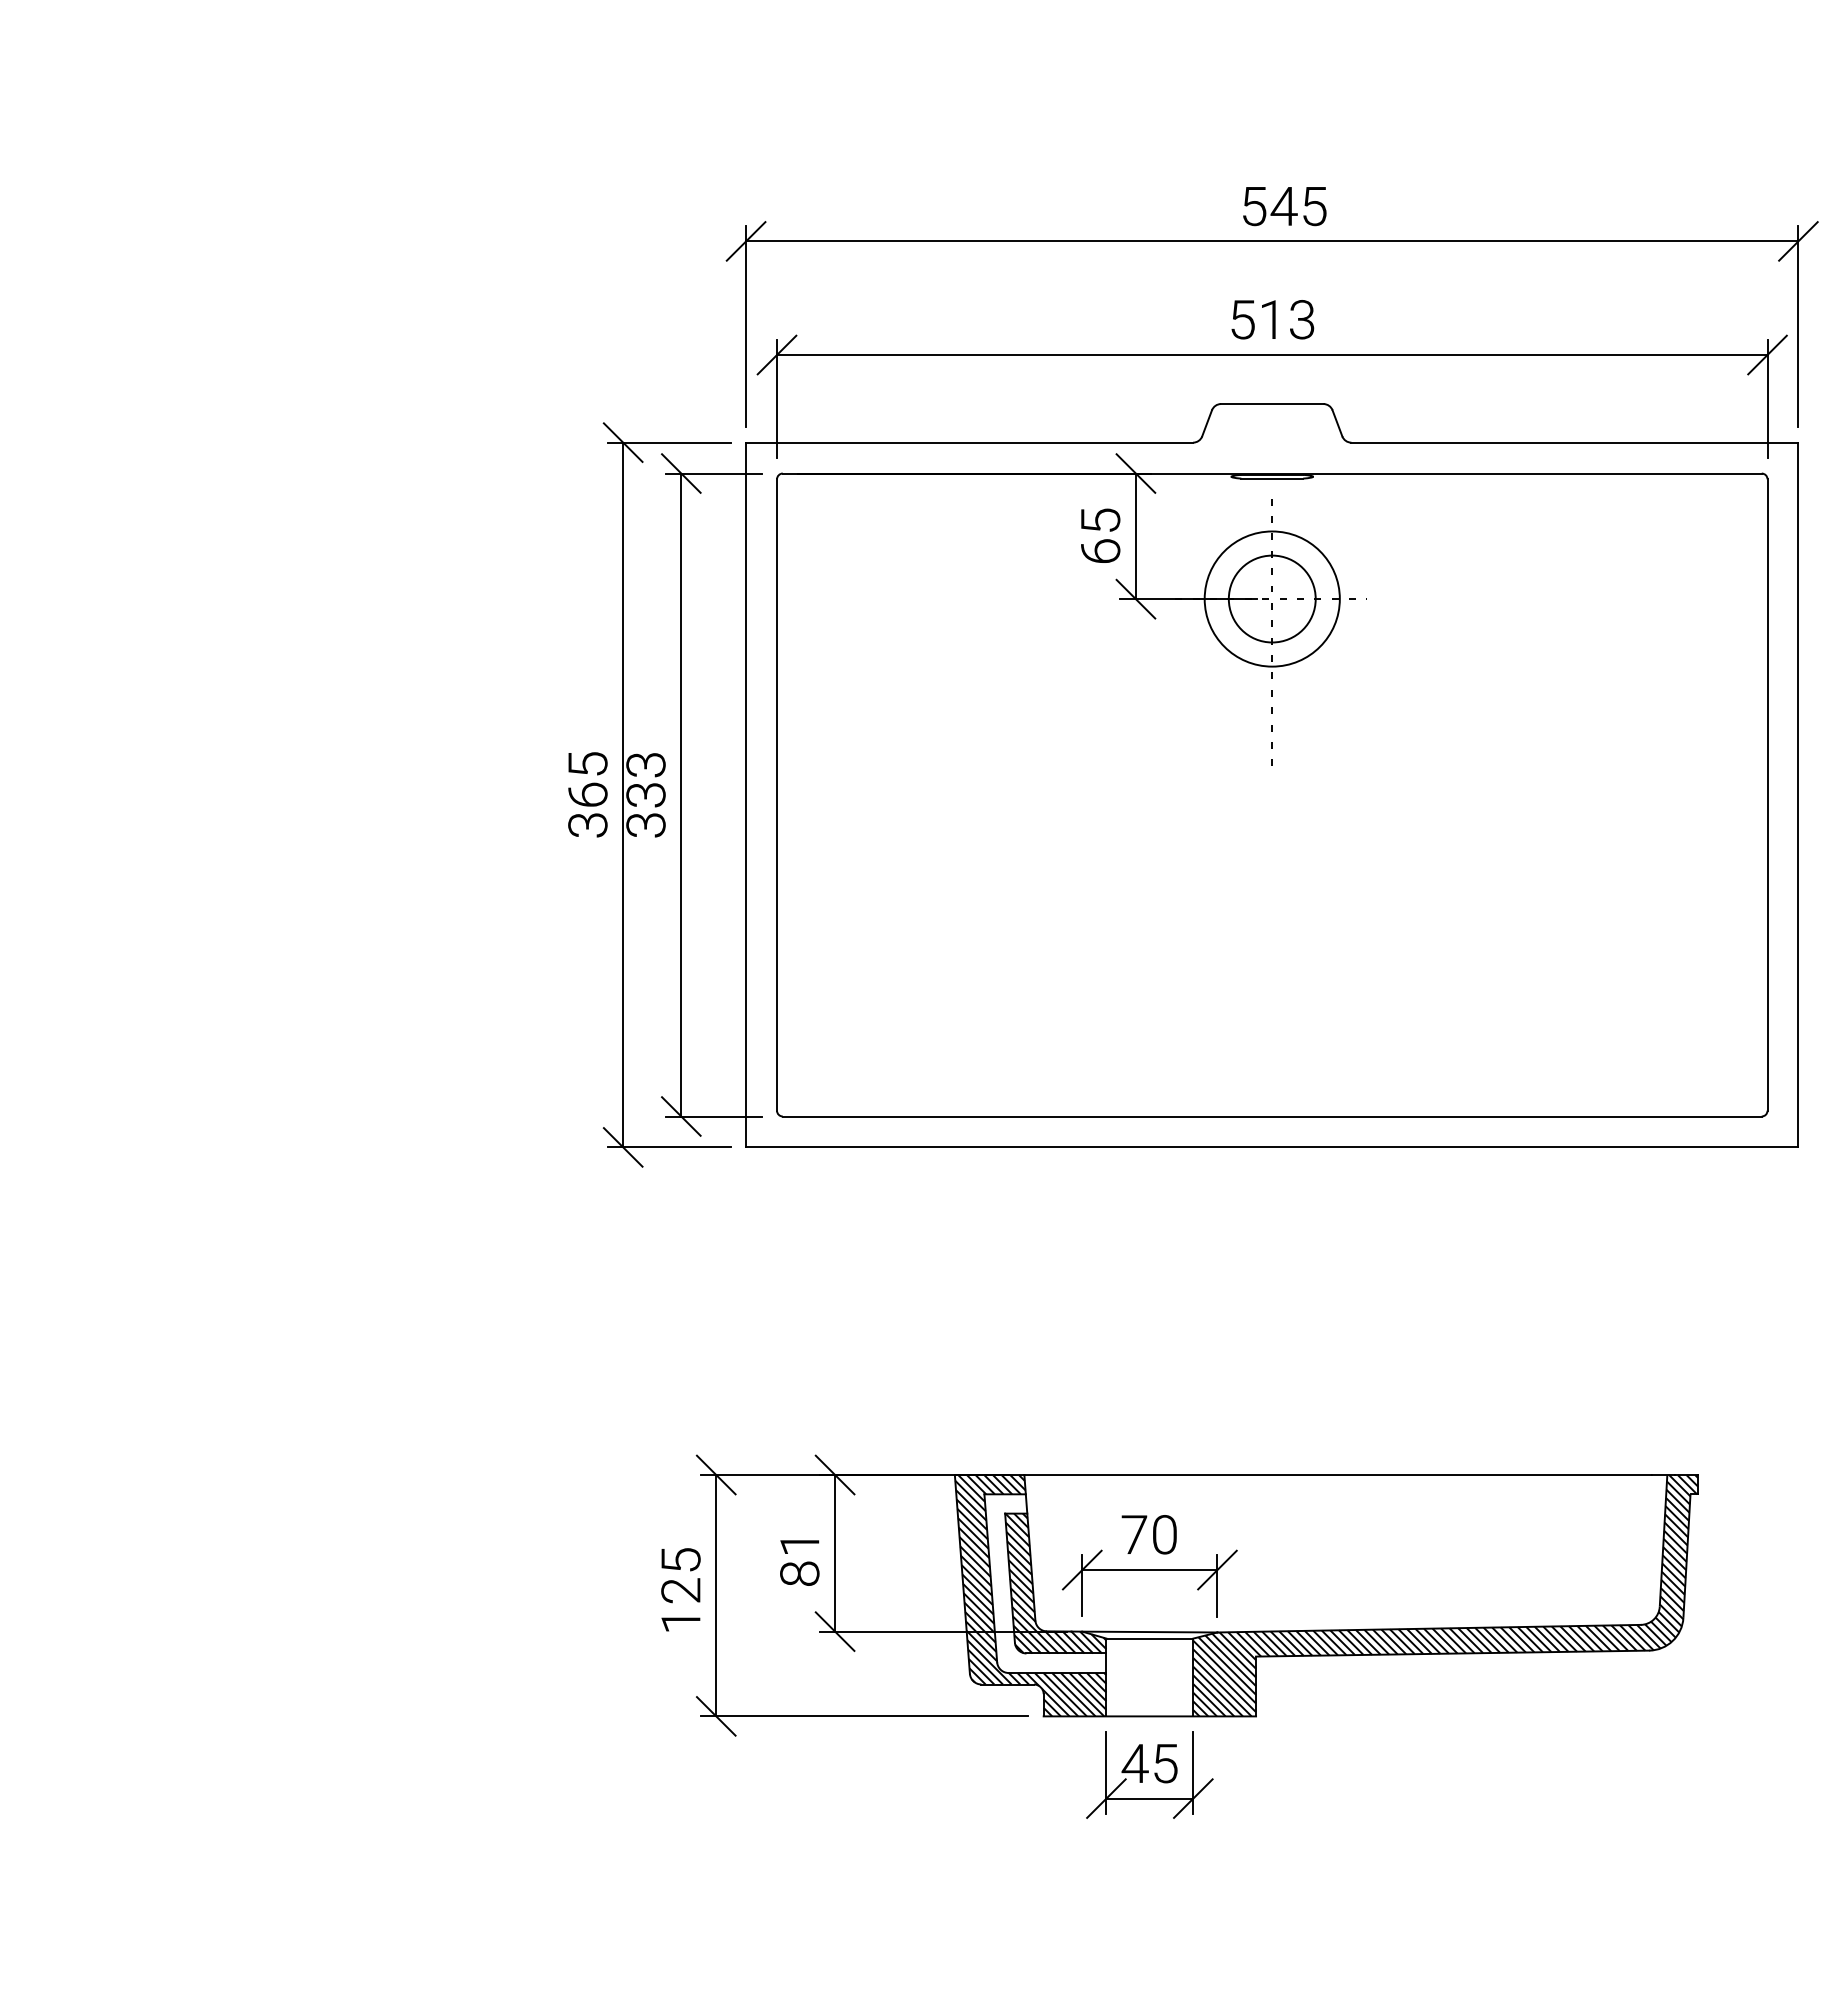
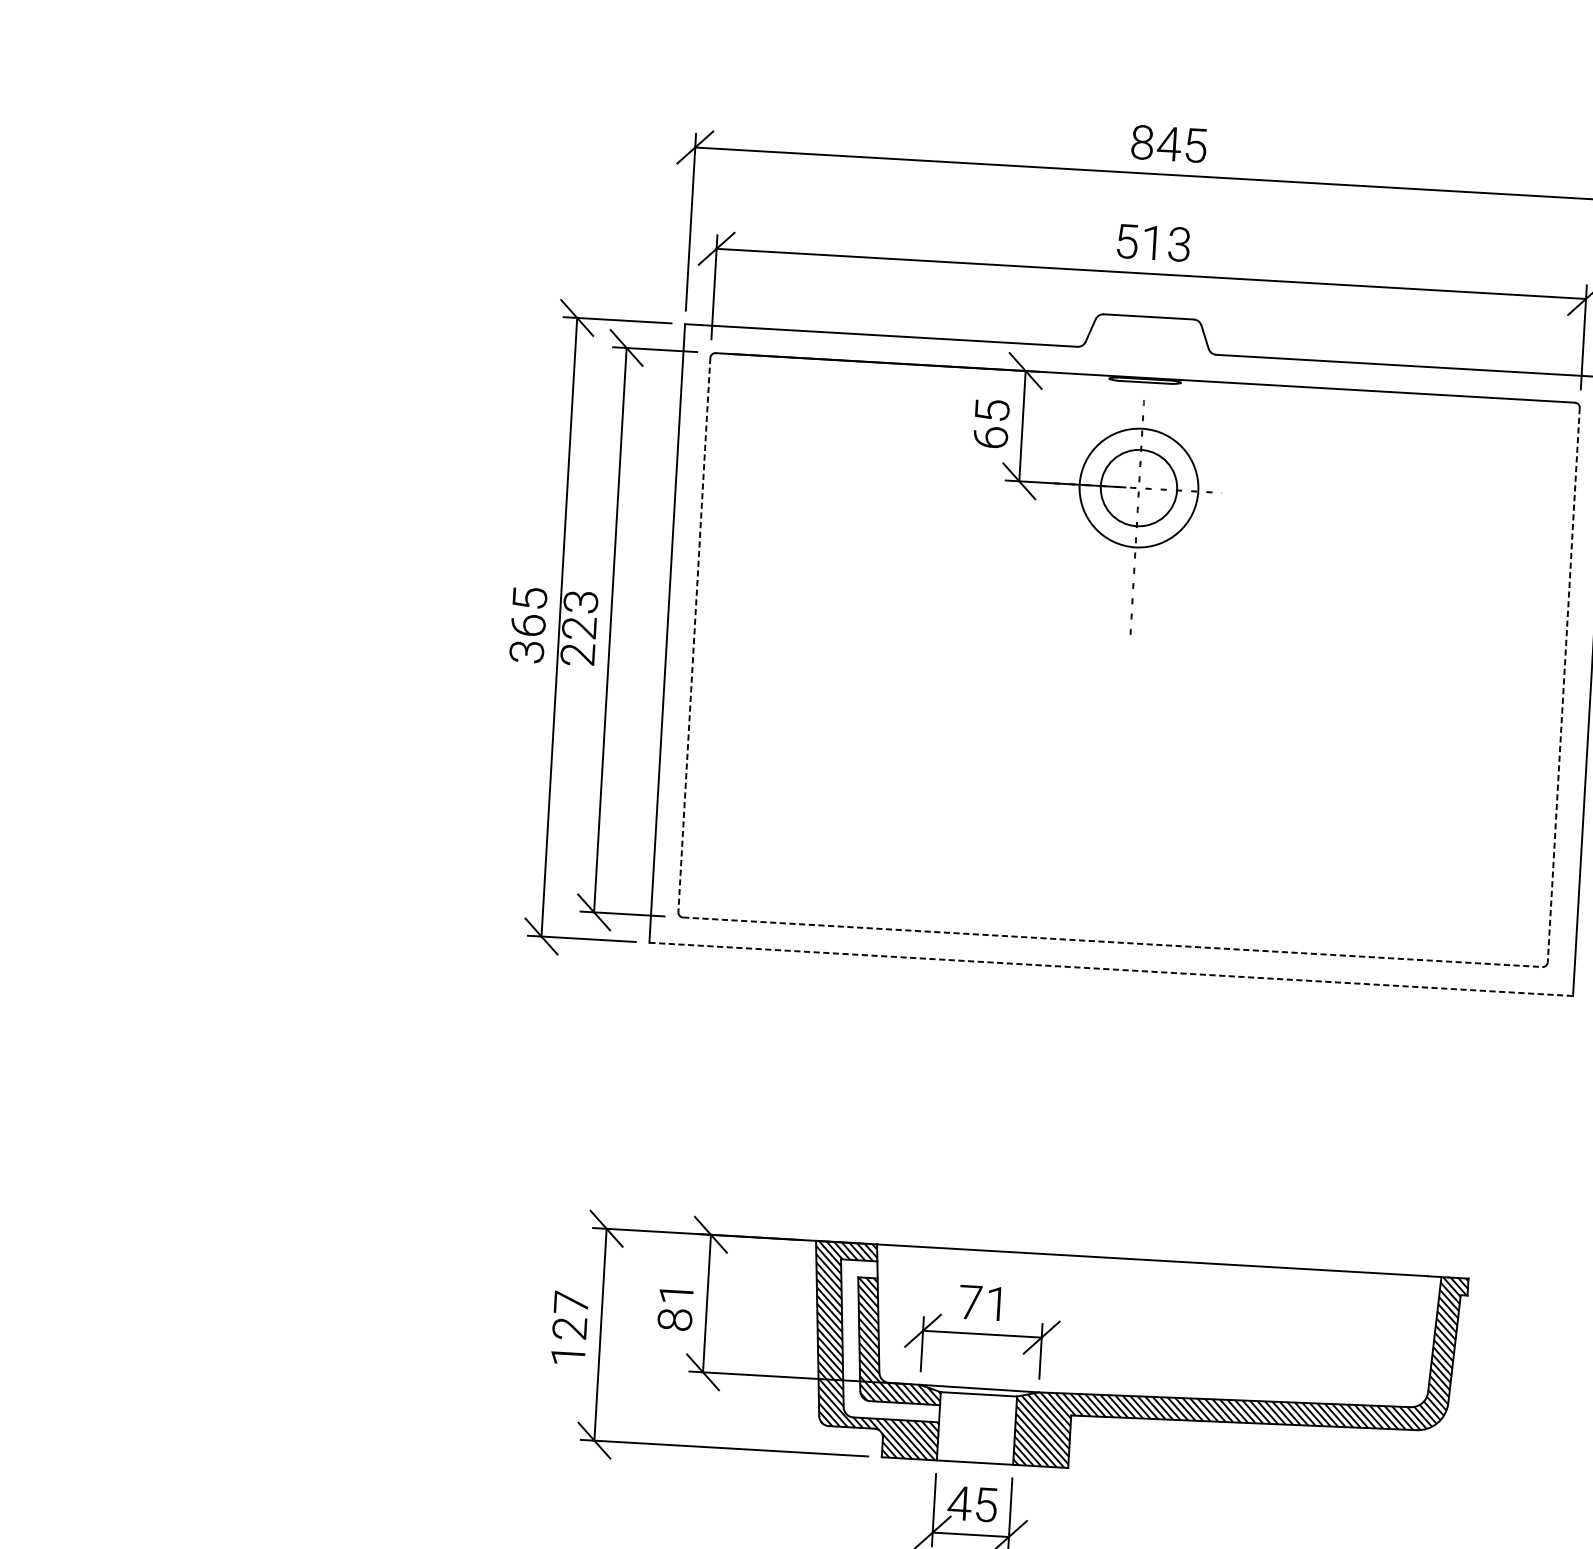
text: (1253, 206) -> (1142, 142), 545 -> 845
line: (777, 795) -> (694, 635), solid -> dashed
line: (1767, 795) -> (1563, 685), solid -> dashed
text: (645, 809) -> (578, 641), 333 -> 223
line: (1272, 1116) -> (1113, 942), solid -> dashed
line: (1272, 1147) -> (1111, 969), solid -> dashed
text: (1164, 1534) -> (997, 1303), 70 -> 71
text: (680, 1560) -> (570, 1302), 125 -> 127

